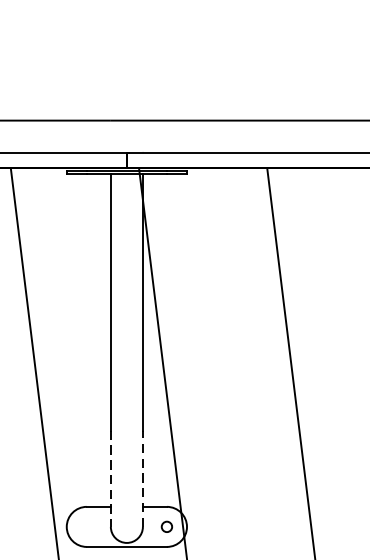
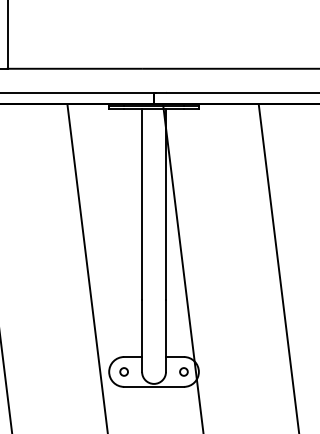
line: (111, 479) -> (142, 336), dashed -> solid
line: (143, 479) -> (166, 336), dashed -> solid
circle: (85, 526) -> (123, 371), added

